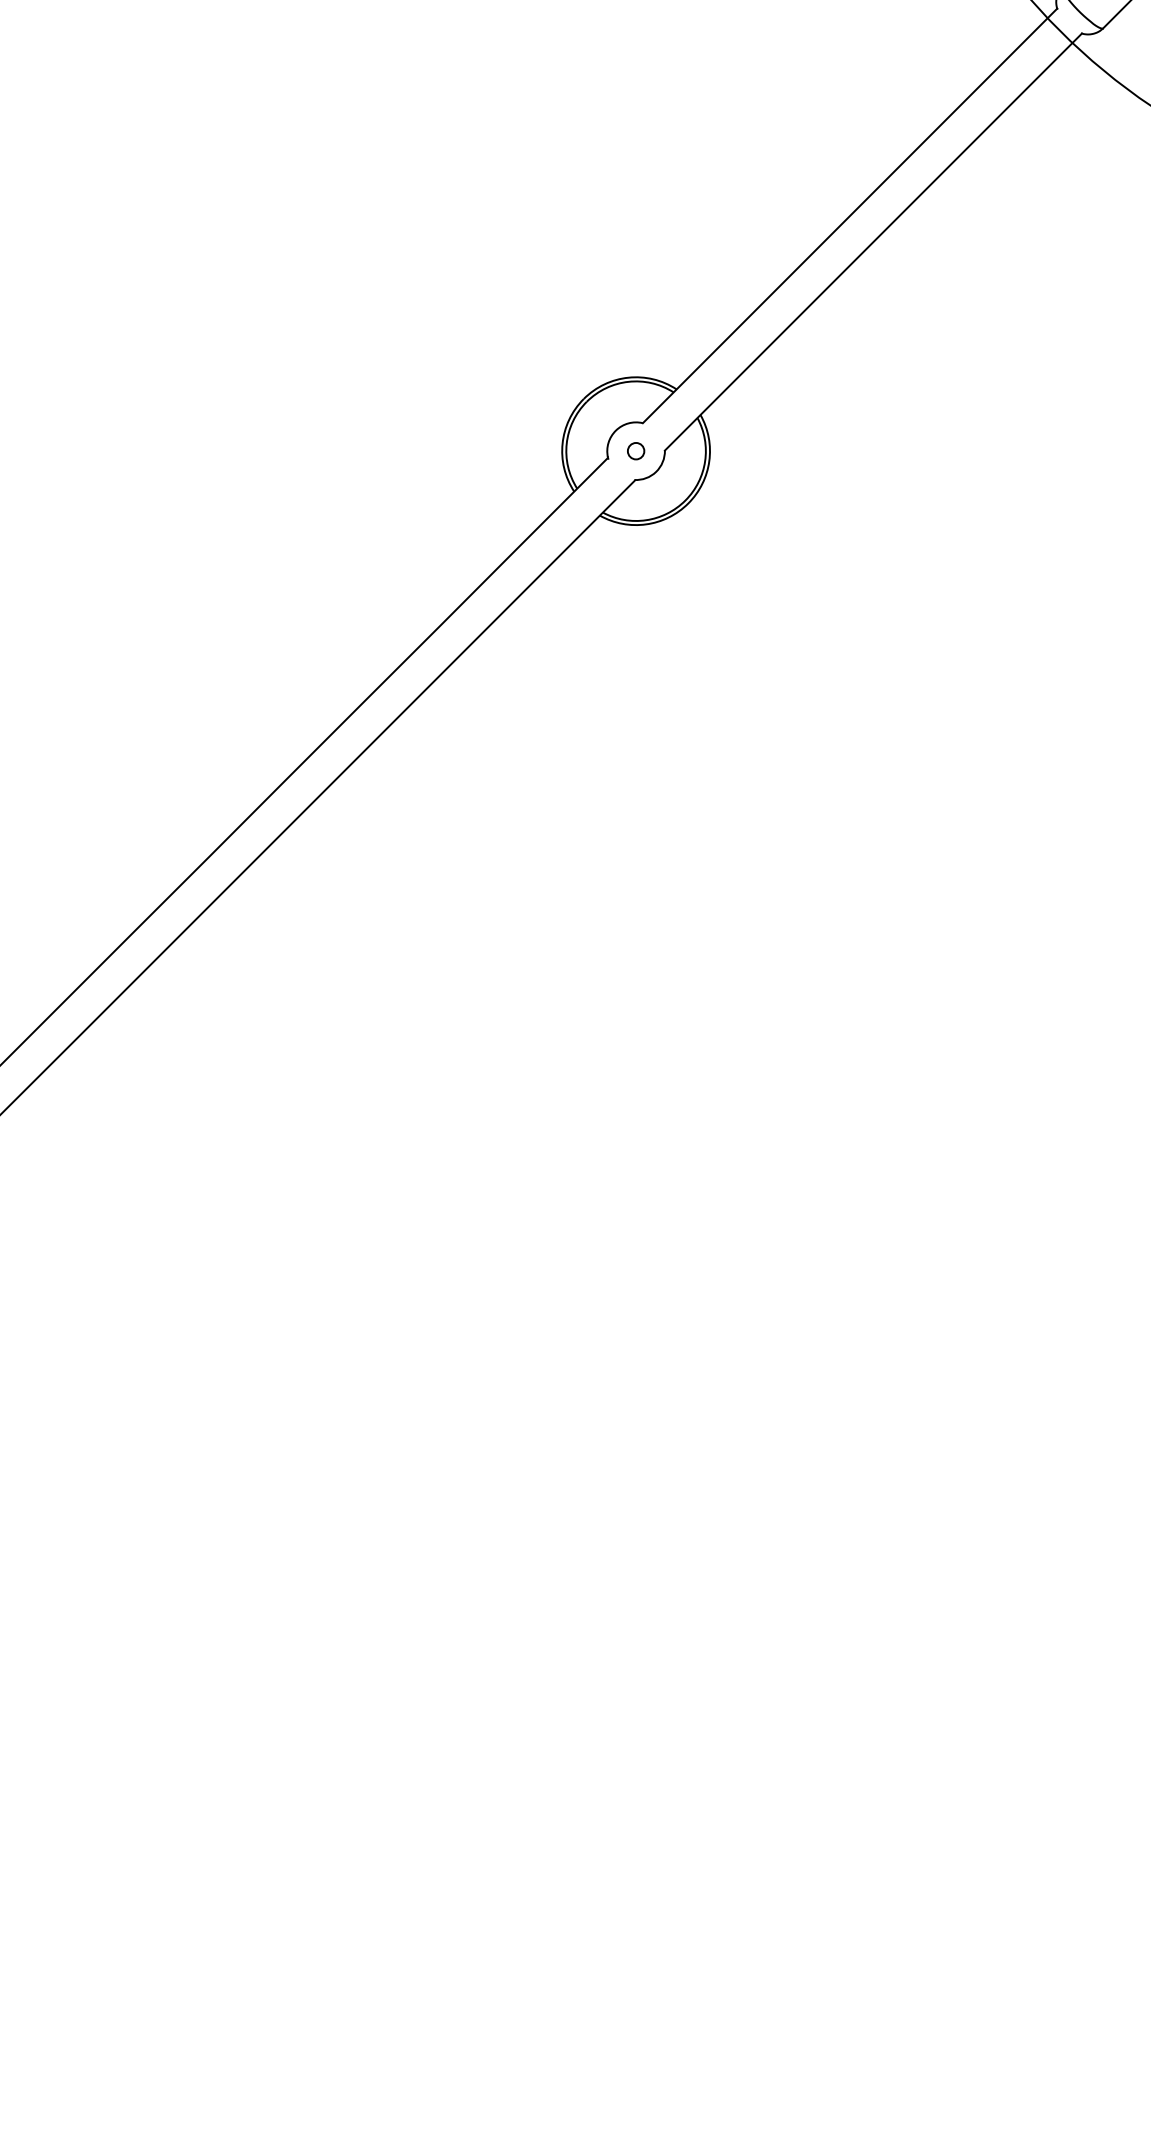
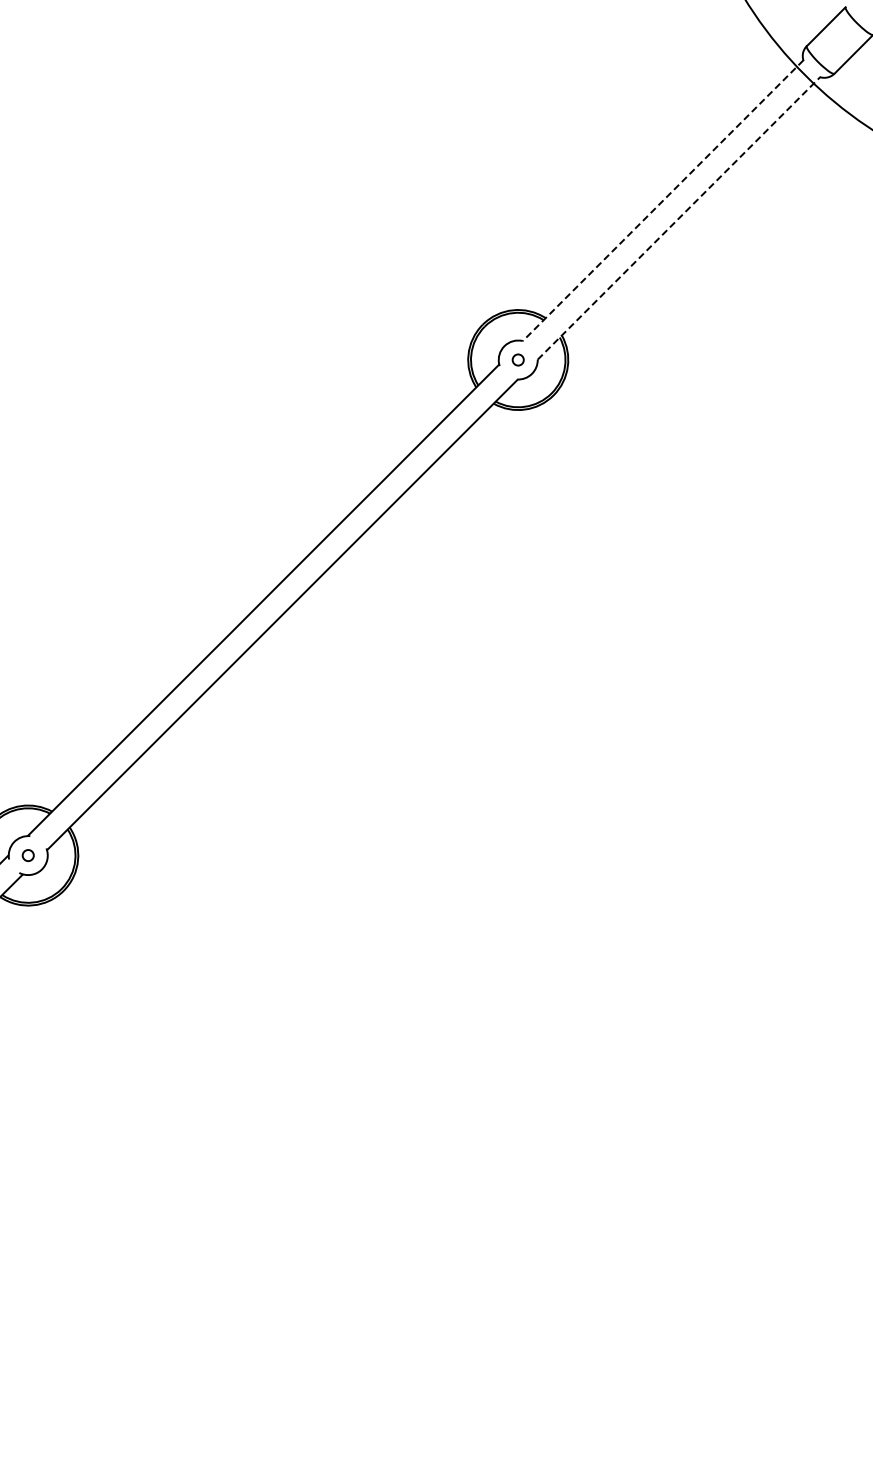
line: (849, 217) -> (662, 201), solid -> dashed
line: (872, 242) -> (678, 218), solid -> dashed

